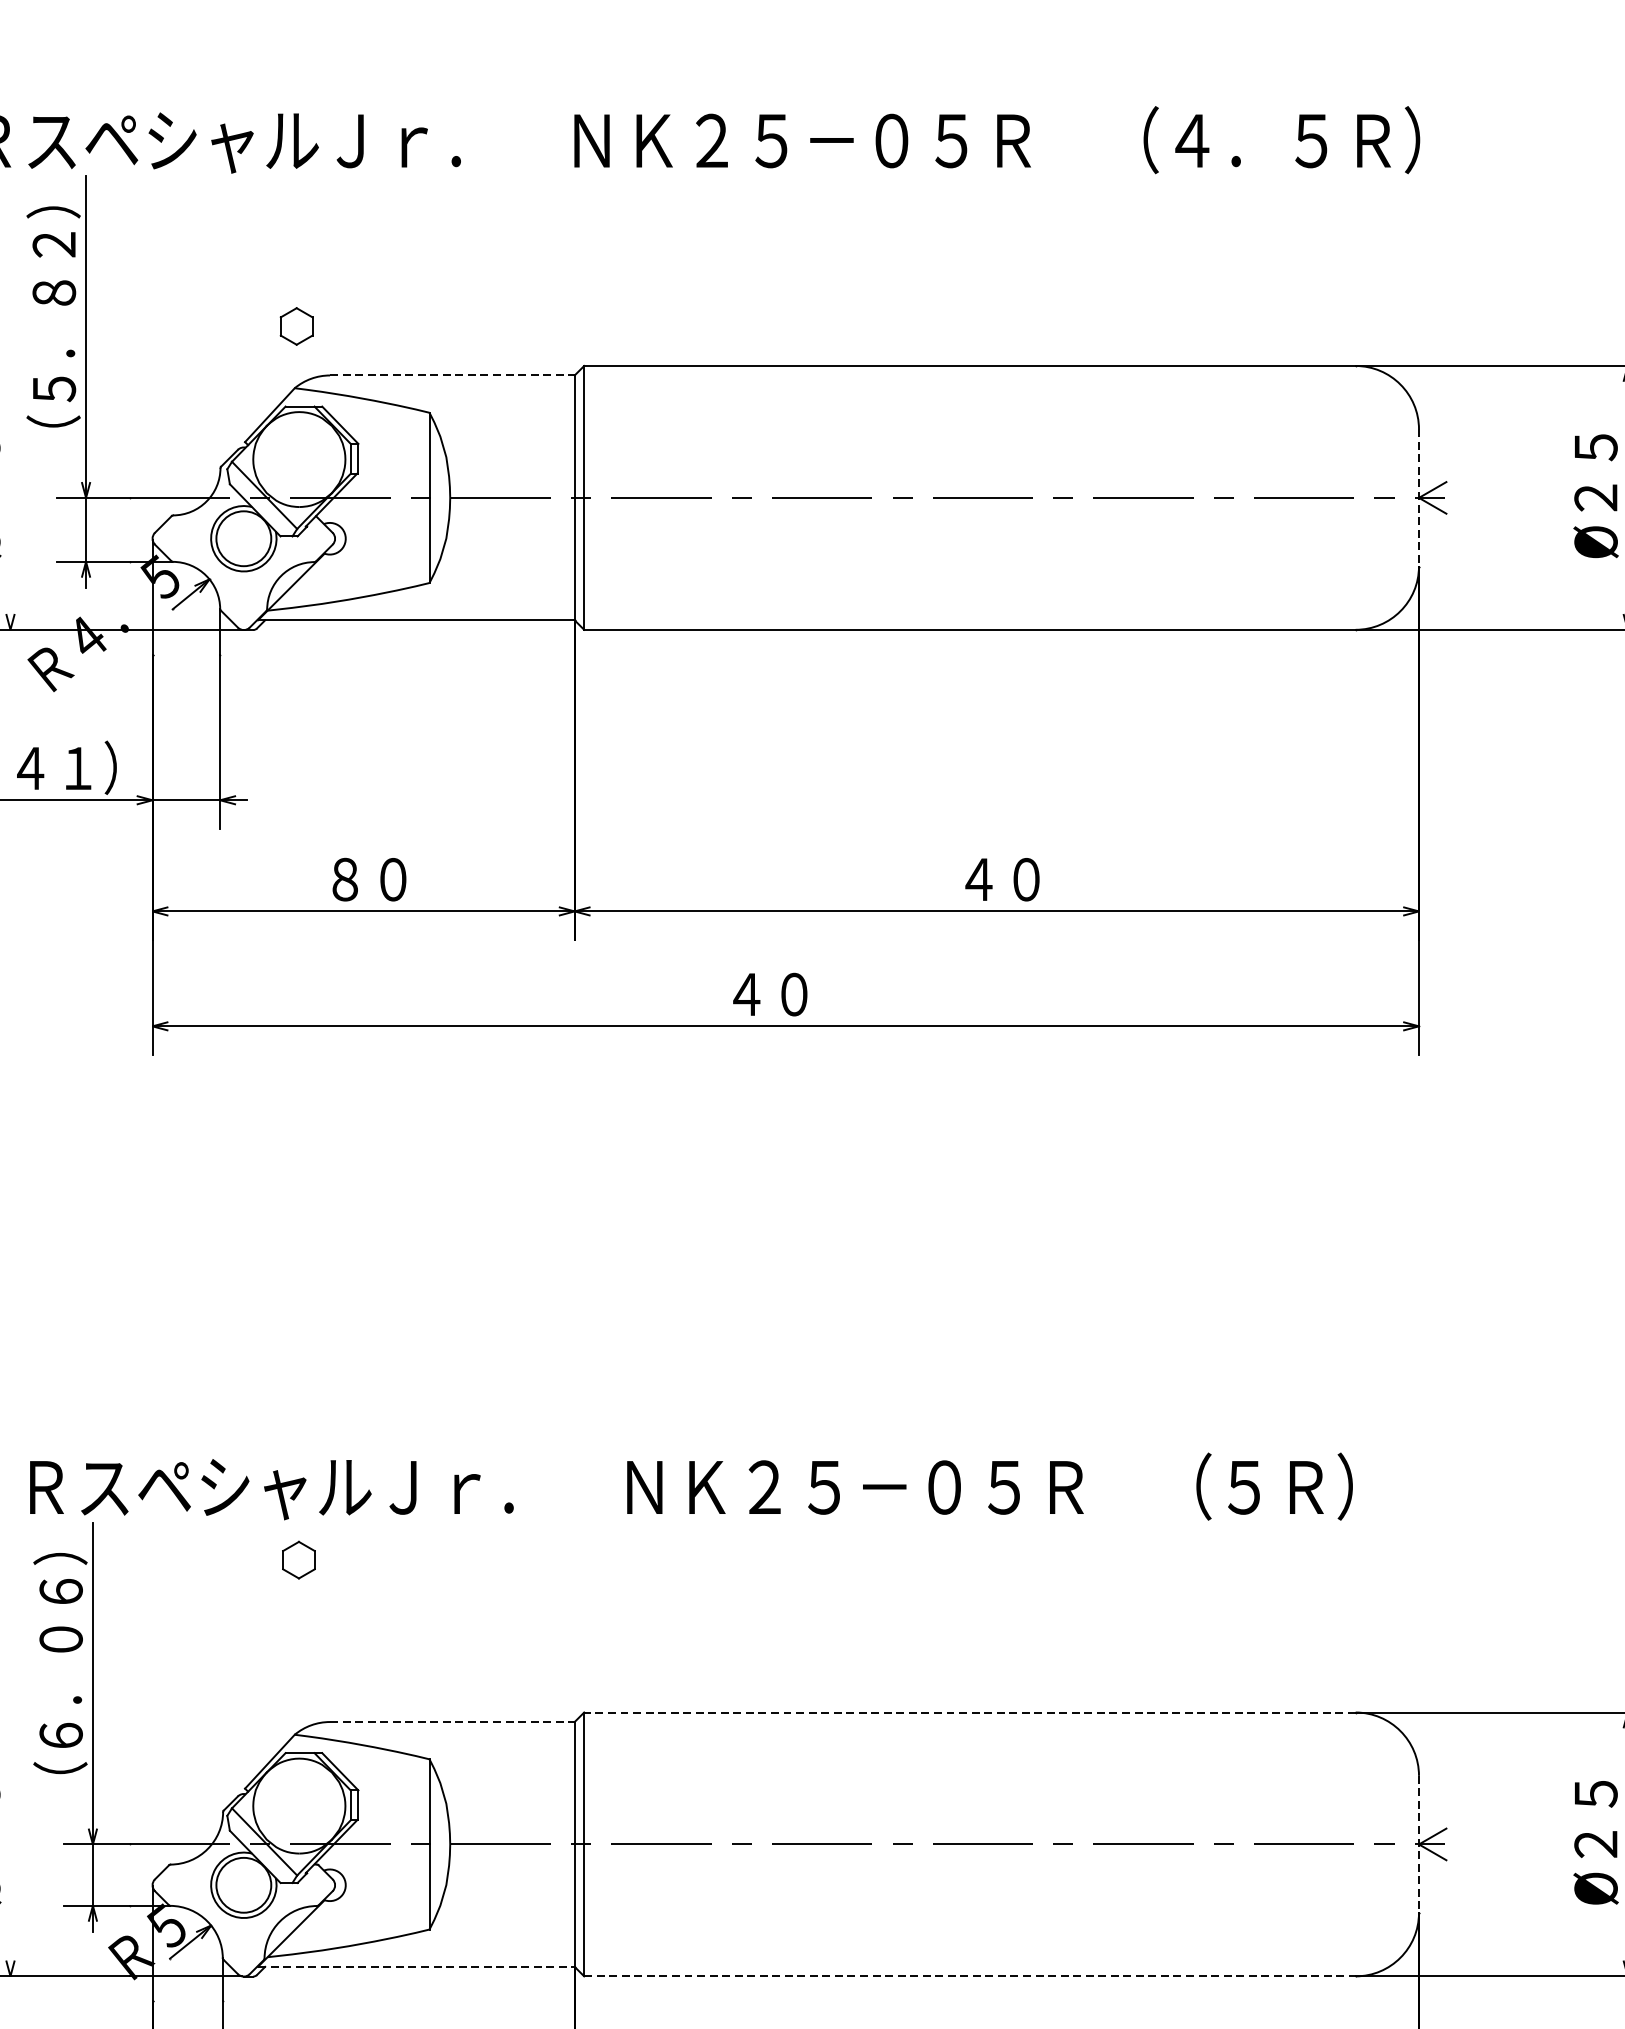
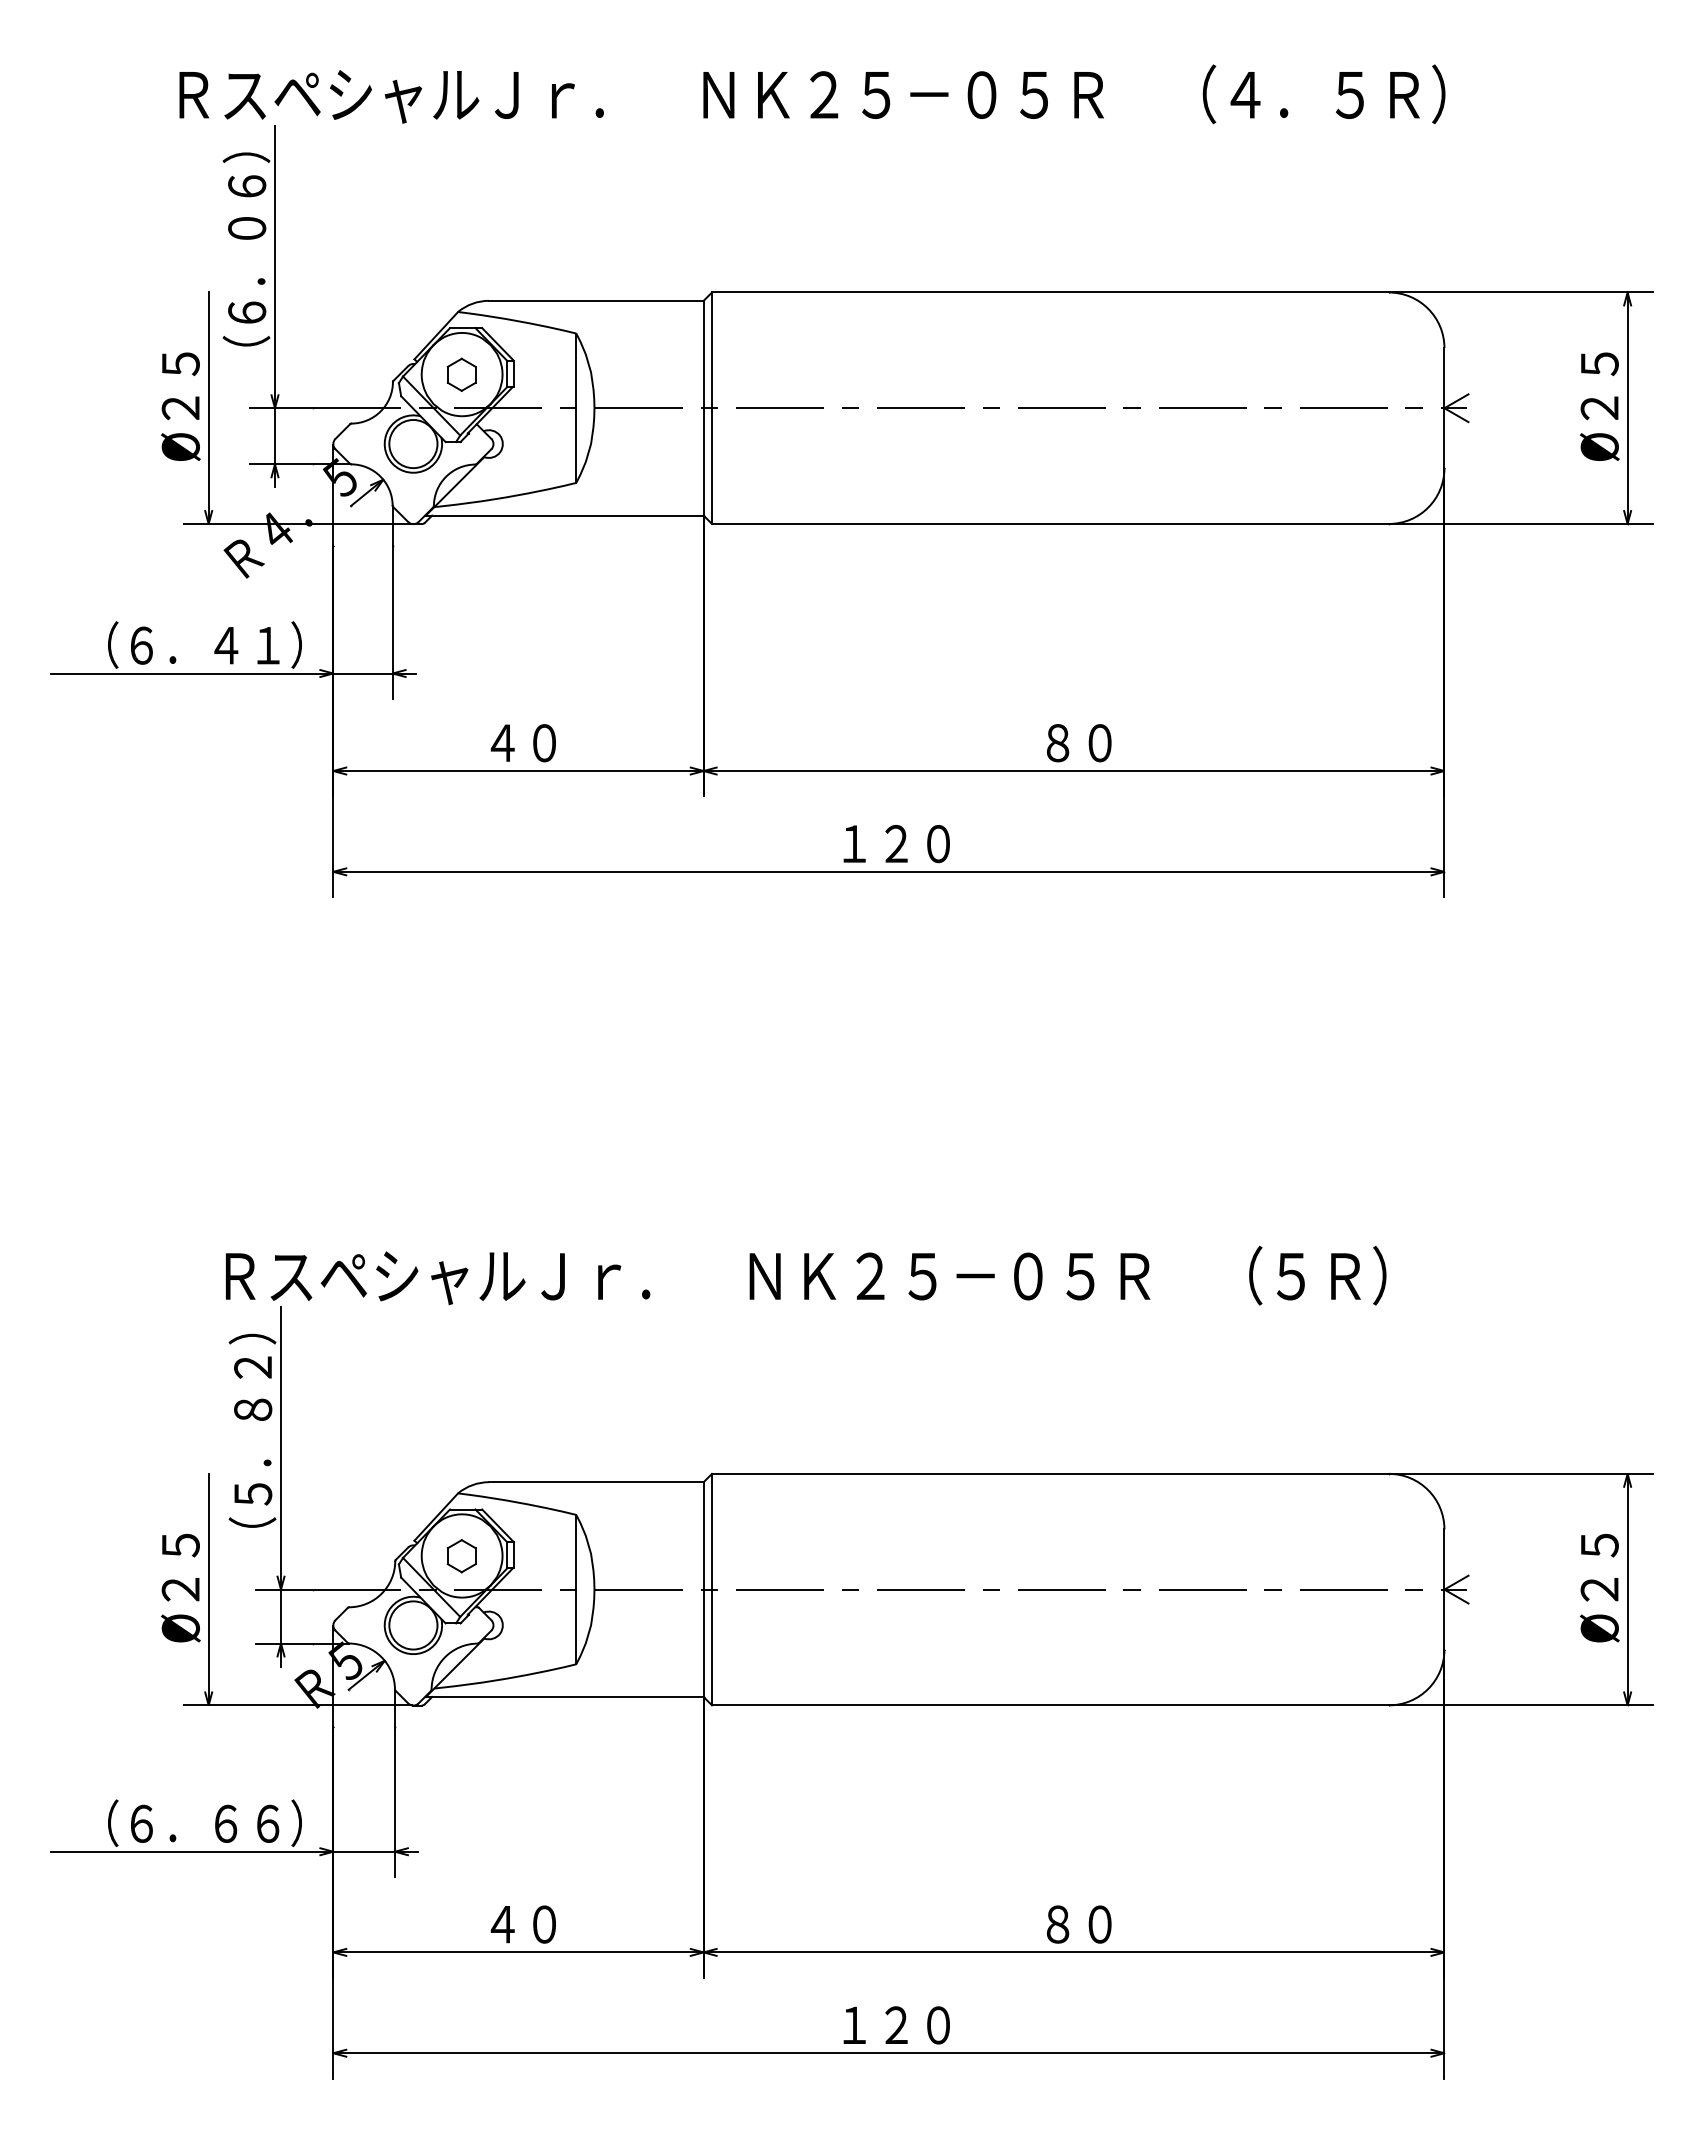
text: (54, 316) -> (247, 249), （５．８２） -> （６．０６）
part: (296, 326) -> (461, 374), moved
line: (452, 375) -> (596, 300), dashed -> solid
line: (10, 497) -> (208, 407), added
line: (1419, 498) -> (1444, 408), dashed -> solid
text: (345, 880) -> (502, 743), ８０ -> ４０
text: (979, 880) -> (1058, 743), ４０ -> ８０
text: (793, 995) -> (895, 844), ４０ -> １２０
part: (298, 1560) -> (461, 1556), moved
text: (61, 1663) -> (253, 1430), （６．０６） -> （５．８２）
line: (968, 1712) -> (1049, 1473), dashed -> solid
line: (452, 1722) -> (596, 1482), dashed -> solid
line: (10, 1844) -> (208, 1589), added
line: (1419, 1845) -> (1444, 1590), dashed -> solid
line: (416, 1967) -> (564, 1697), dashed -> solid
line: (969, 1976) -> (1050, 1705), dashed -> solid

